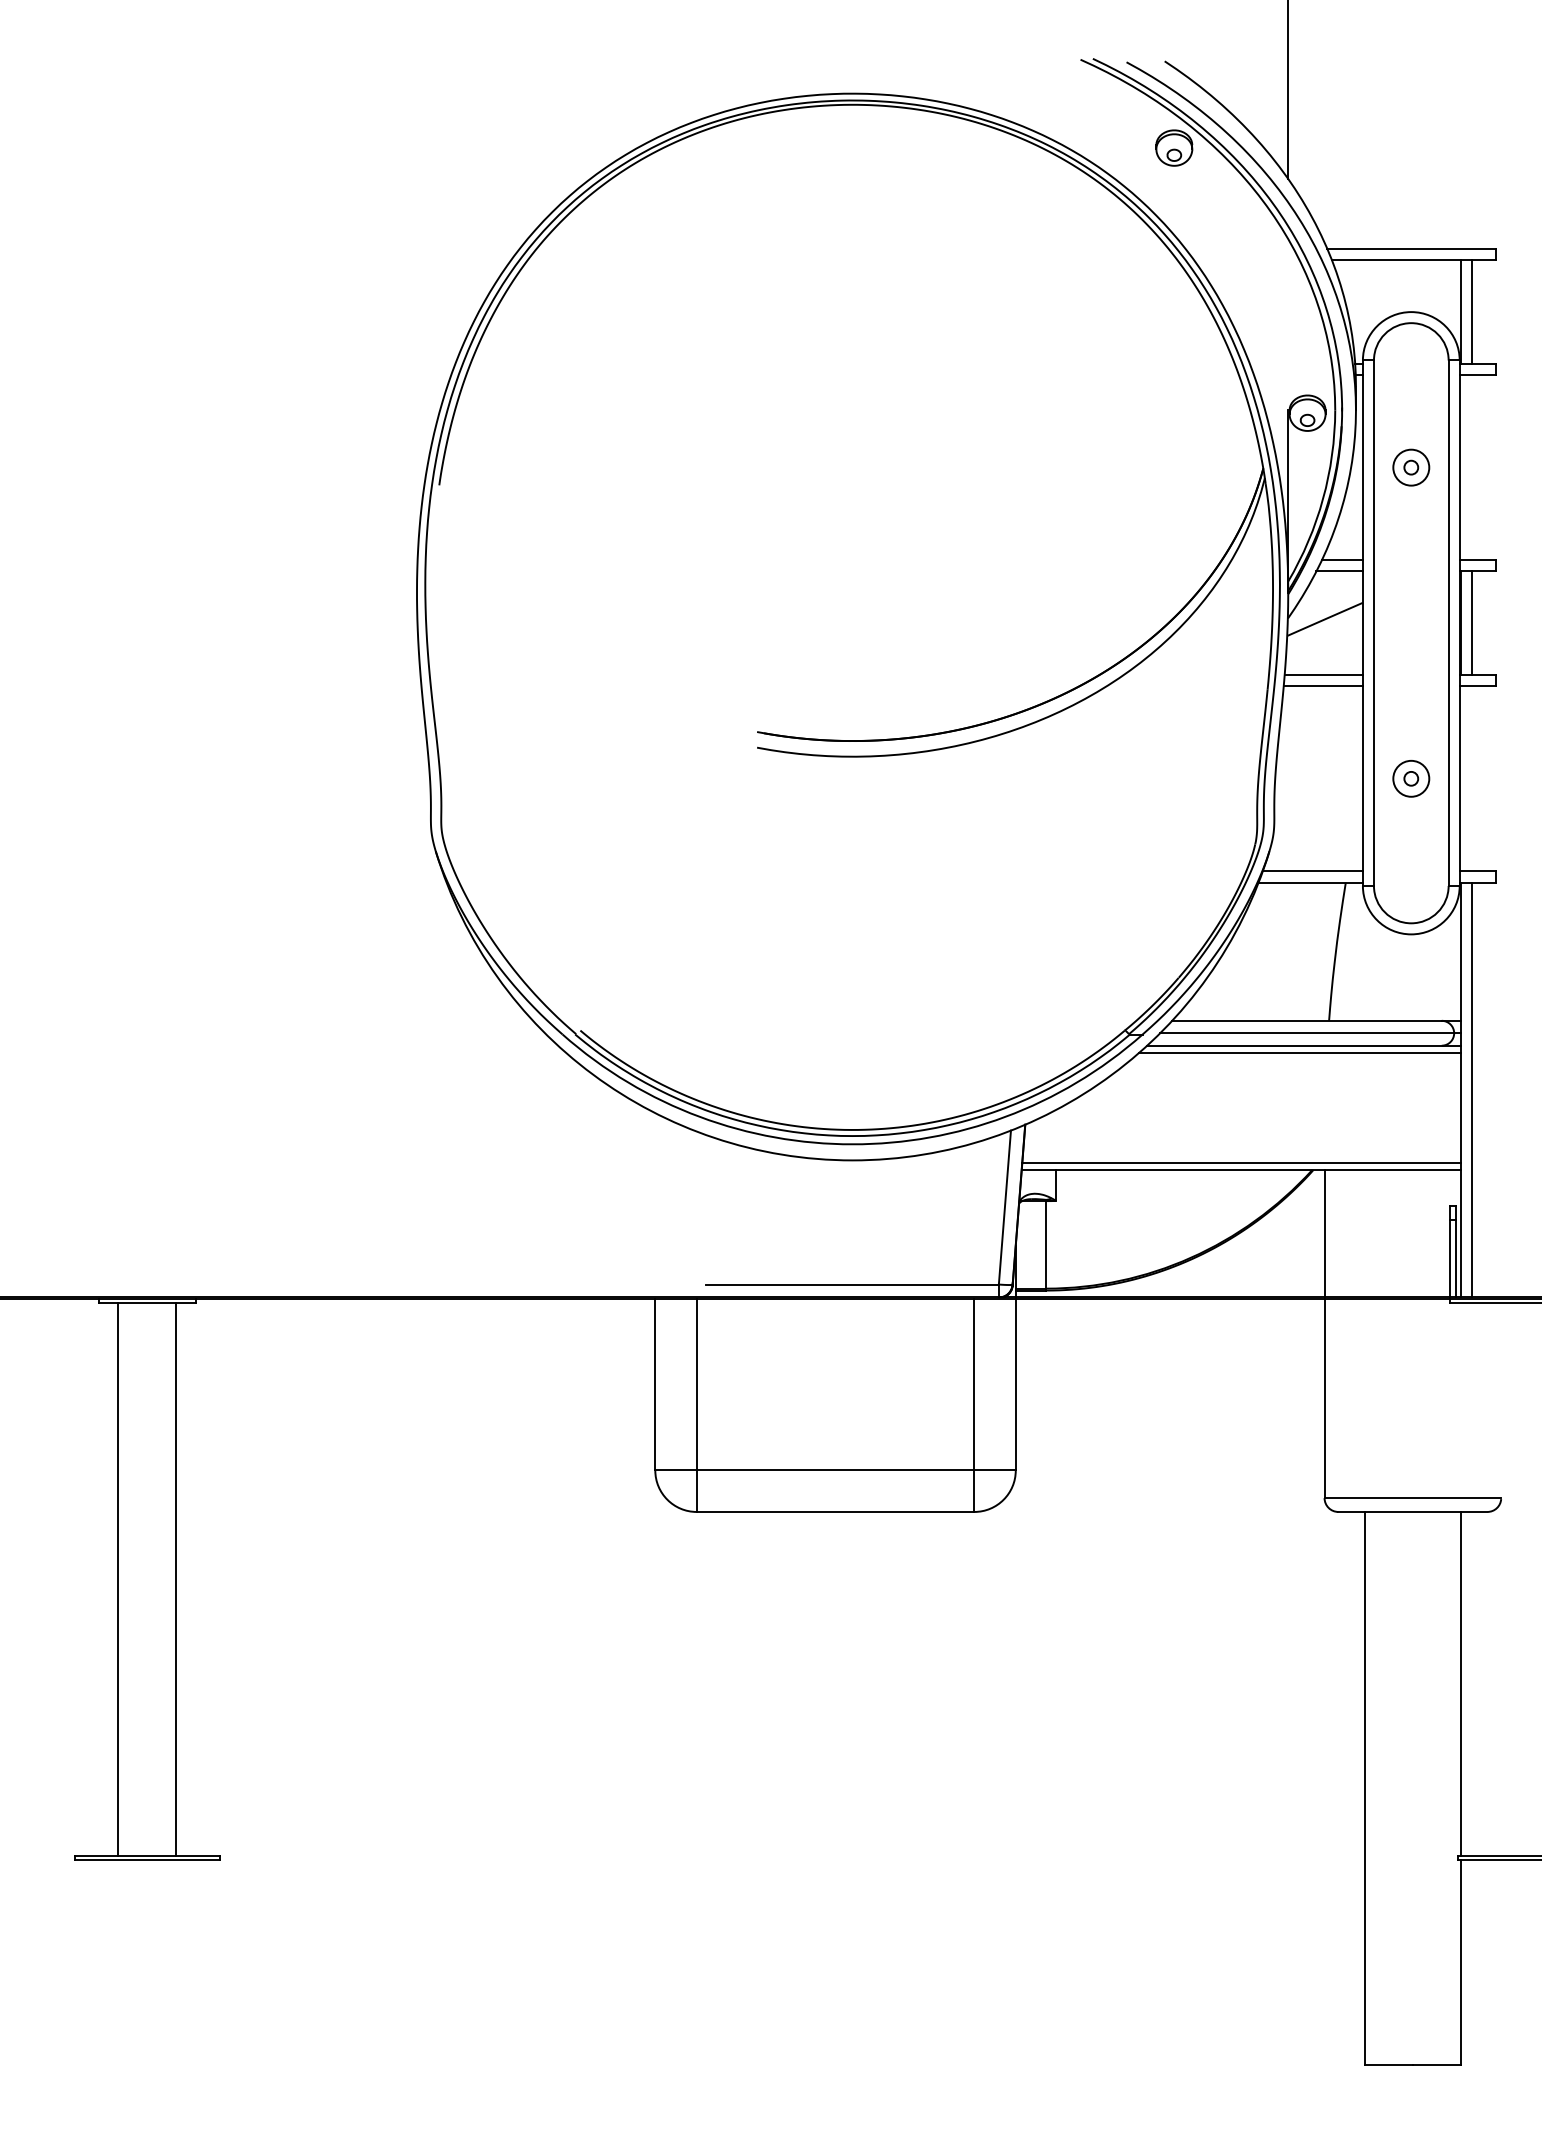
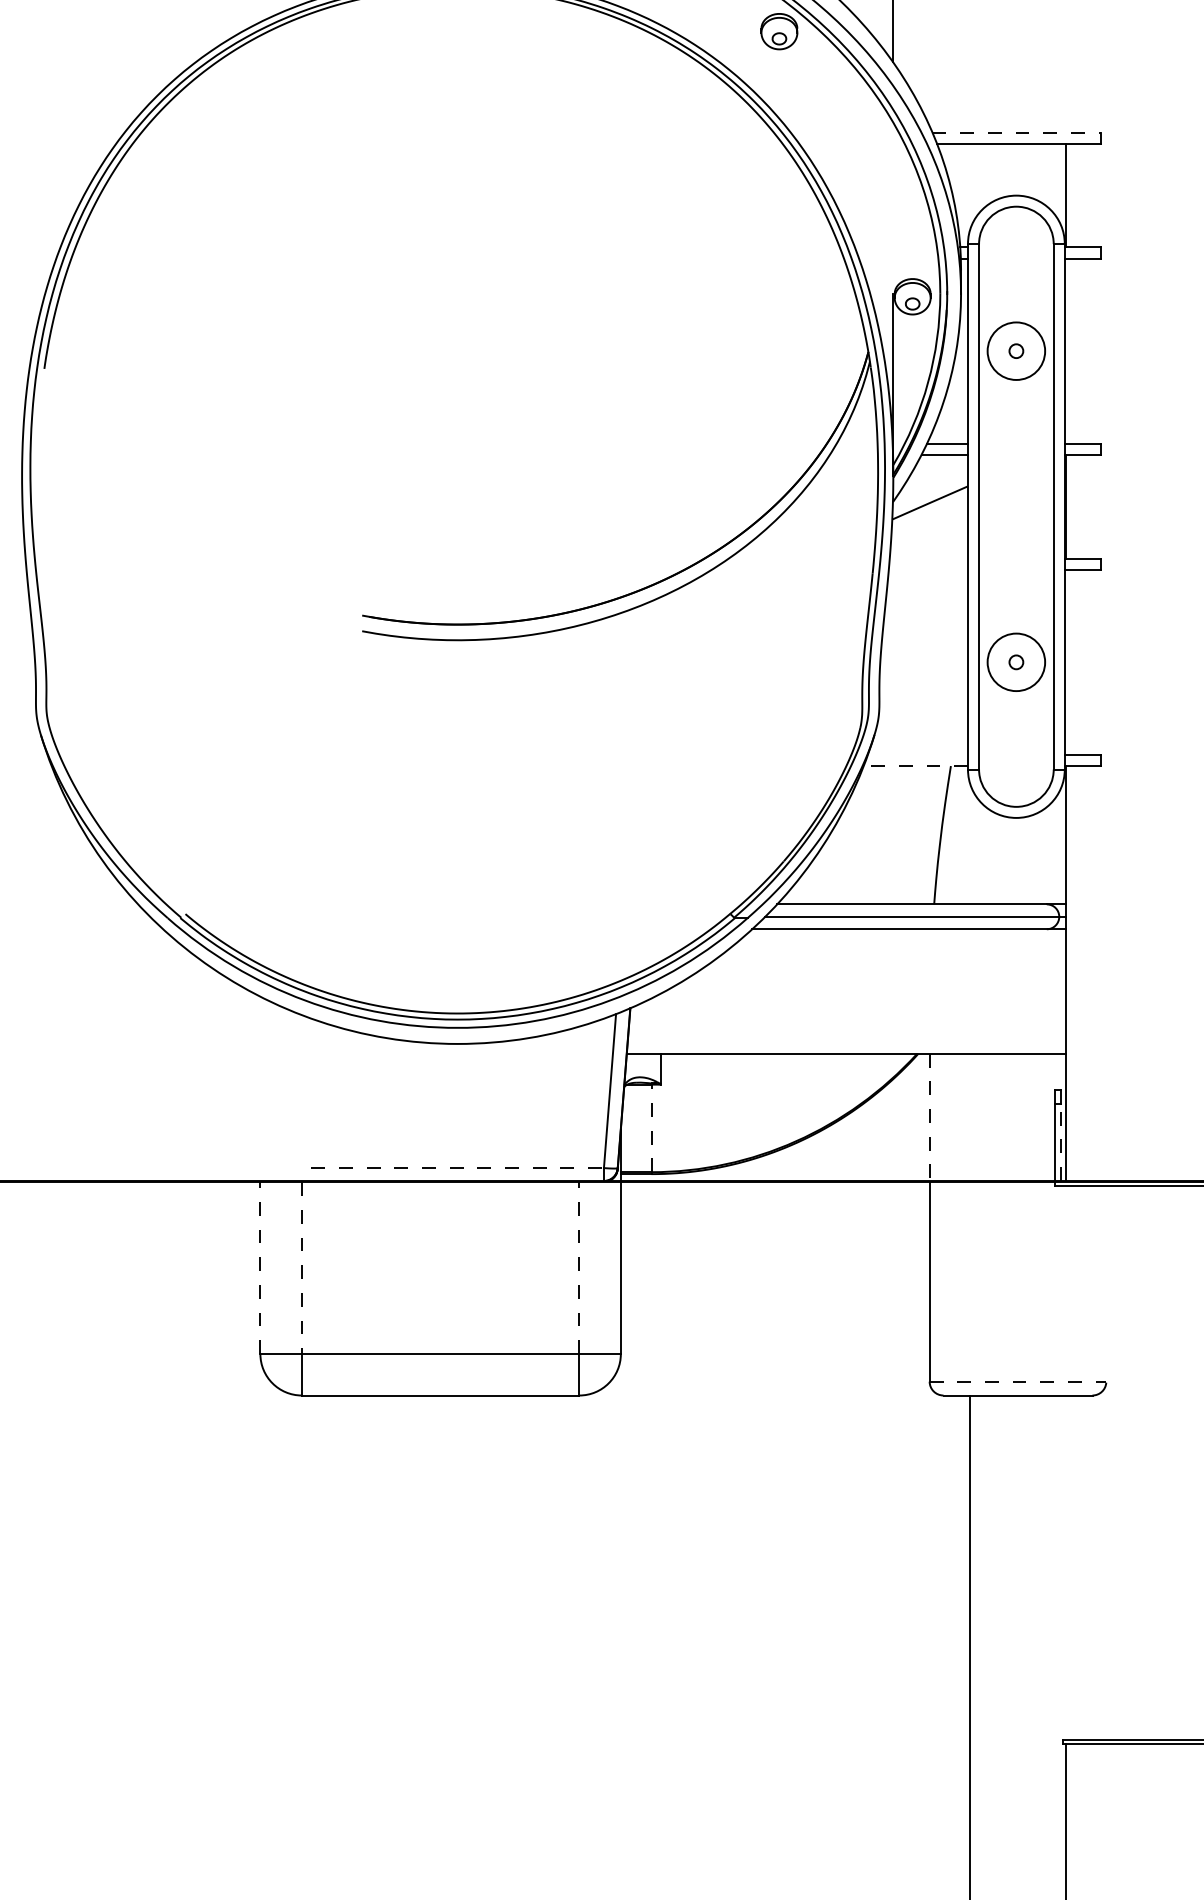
line: (1412, 249) -> (1017, 133), solid -> dashed
line: (1472, 311) -> (1077, 195), removed
circle: (1411, 467) -> (1016, 351), size x1.6
line: (1472, 623) -> (1077, 507), removed
line: (1323, 675) -> (928, 559), removed
line: (1322, 686) -> (927, 570), removed
circle: (1411, 778) -> (1016, 662), size x1.6
line: (1312, 871) -> (917, 755), removed
line: (1310, 882) -> (915, 766), solid -> dashed
line: (1300, 1052) -> (905, 936), removed
line: (1472, 1089) -> (1077, 973), removed
line: (1241, 1163) -> (846, 1047), removed
line: (1324, 1233) -> (929, 1117), solid -> dashed
line: (1046, 1244) -> (651, 1128), solid -> dashed
line: (1455, 1258) -> (1060, 1142), solid -> dashed
line: (853, 1284) -> (458, 1168), solid -> dashed
line: (655, 1384) -> (260, 1268), solid -> dashed
line: (696, 1384) -> (301, 1268), solid -> dashed
line: (974, 1384) -> (579, 1268), solid -> dashed
line: (1413, 1498) -> (1018, 1382), solid -> dashed
line: (1461, 1683) -> (1066, 1567), removed

